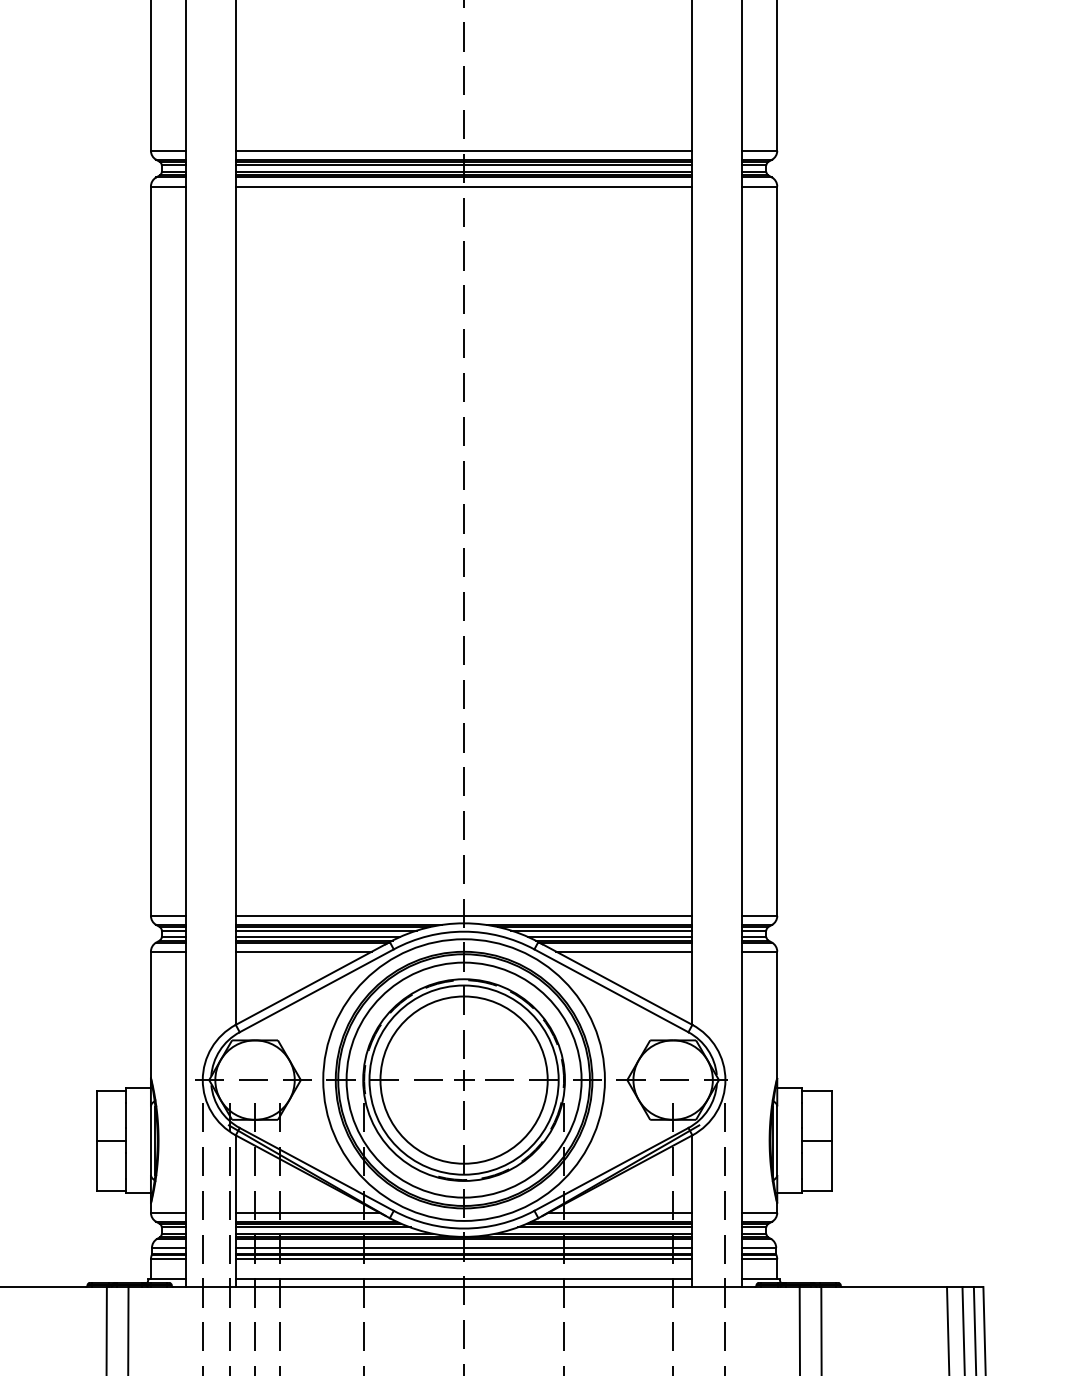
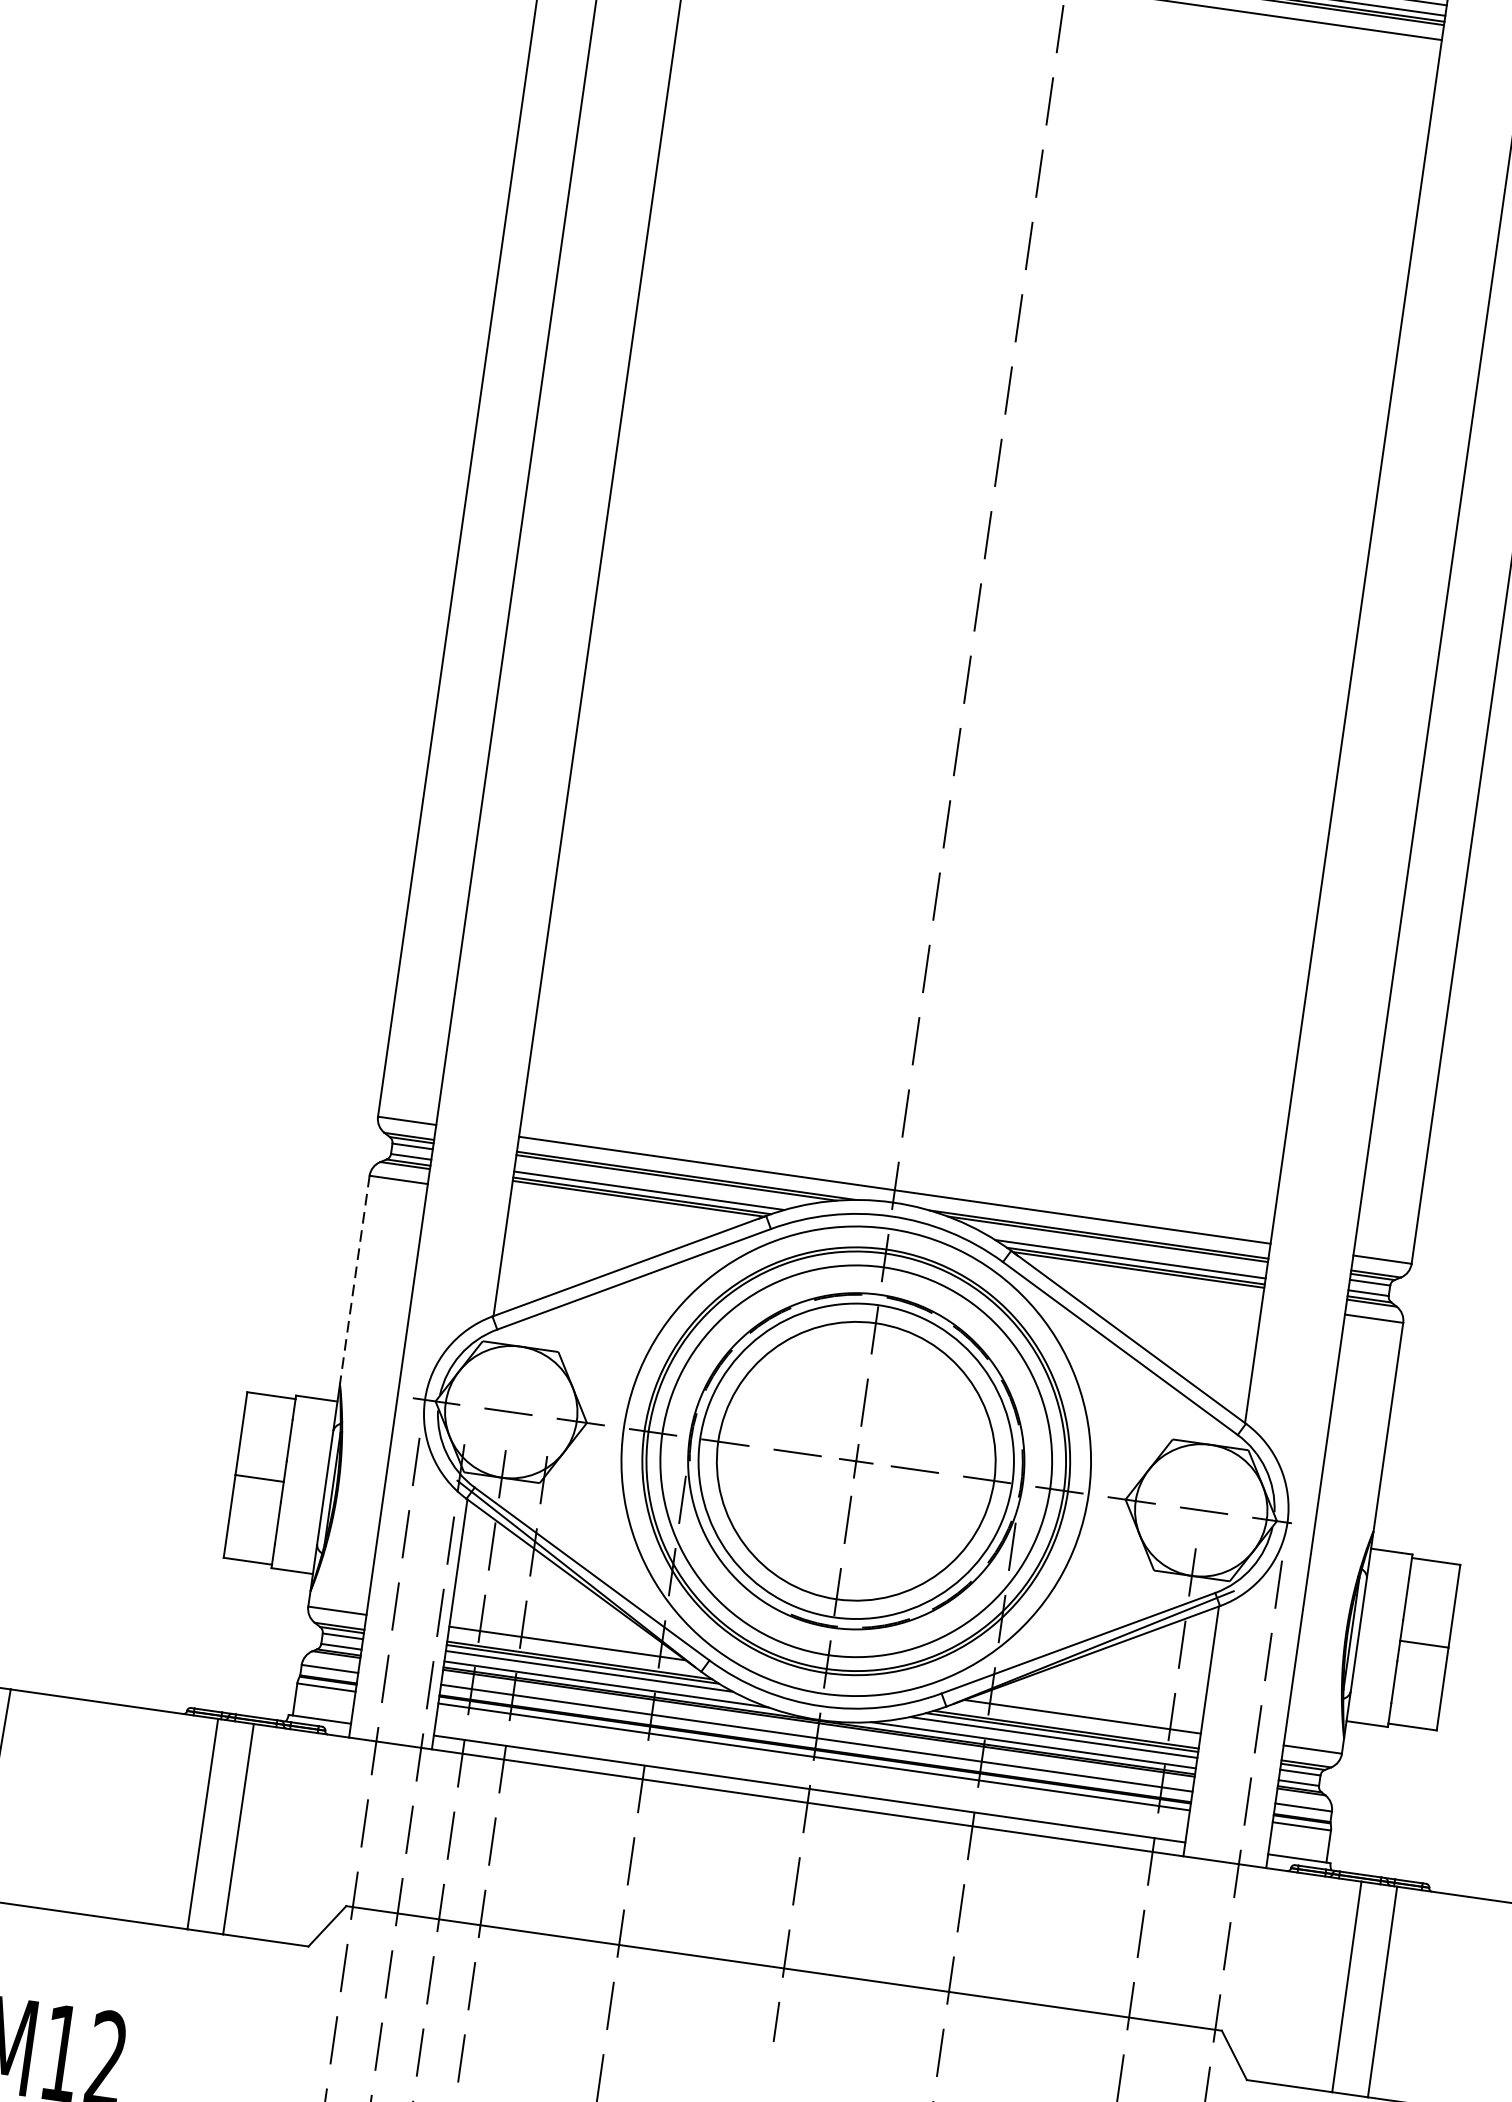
line: (326, 930) -> (664, 1182), removed
line: (601, 930) -> (1118, 1246), removed
line: (303, 951) -> (621, 1211), removed
line: (623, 951) -> (1149, 1286), removed
line: (150, 1015) -> (353, 1280), solid -> dashed

